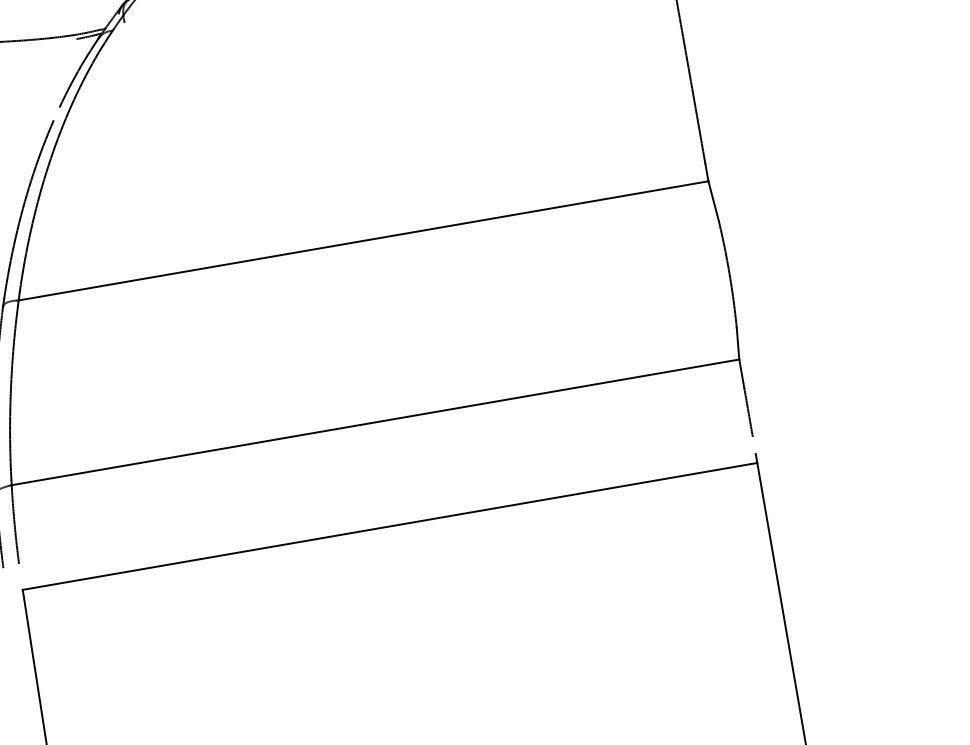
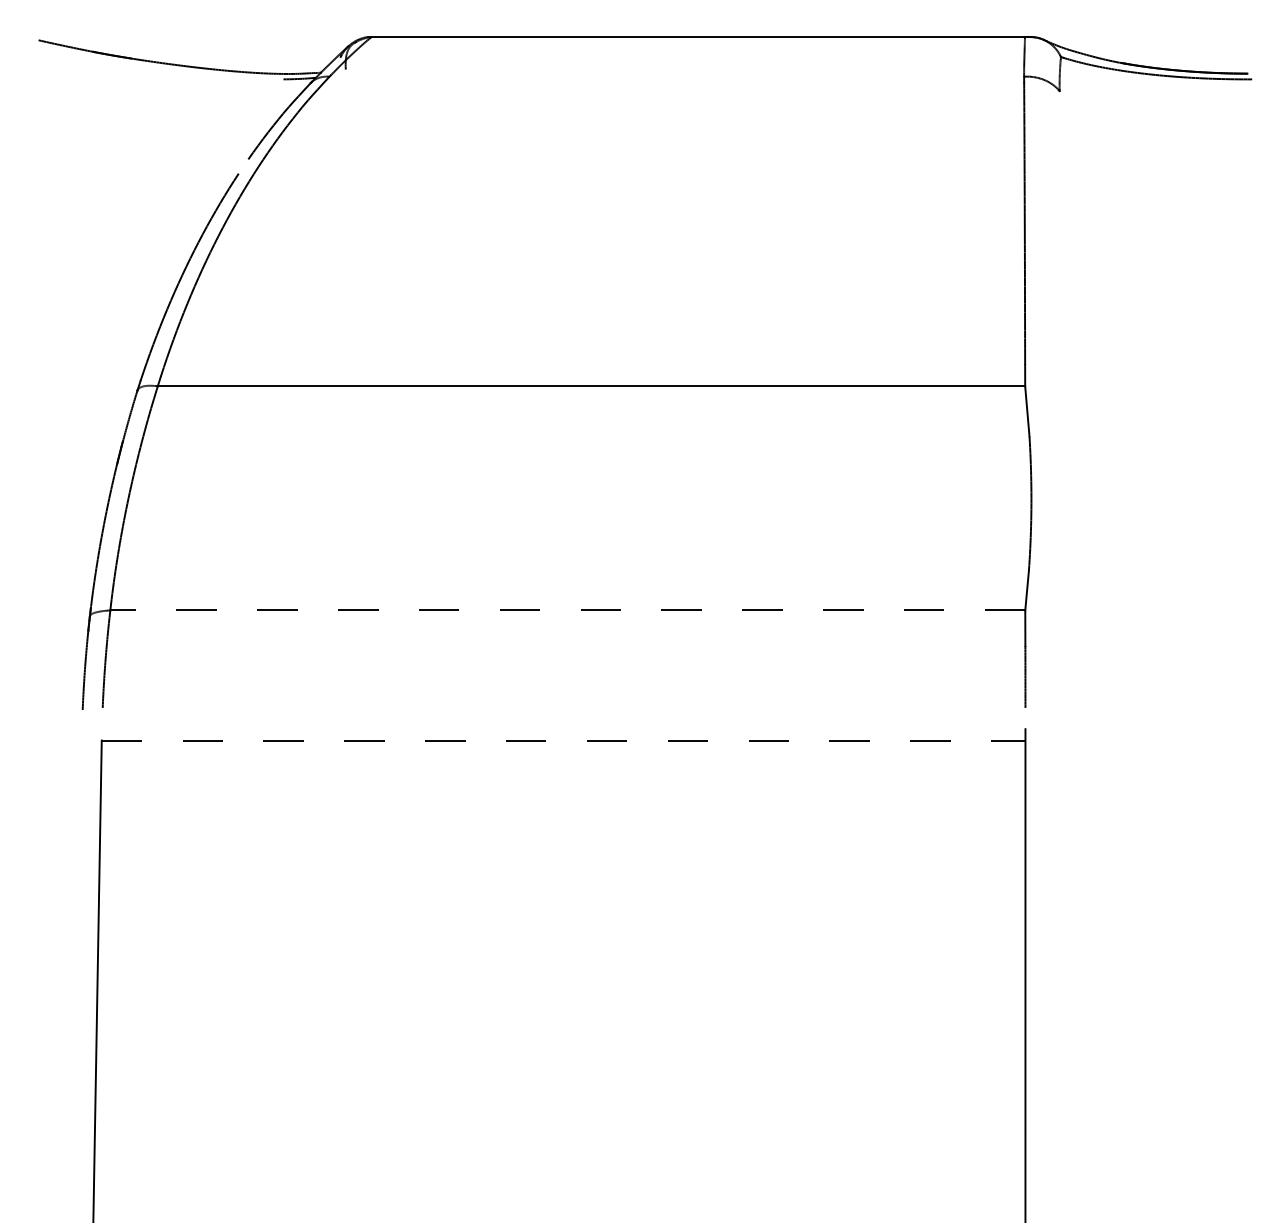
line: (375, 422) -> (567, 610), solid -> dashed
line: (389, 526) -> (563, 740), solid -> dashed

